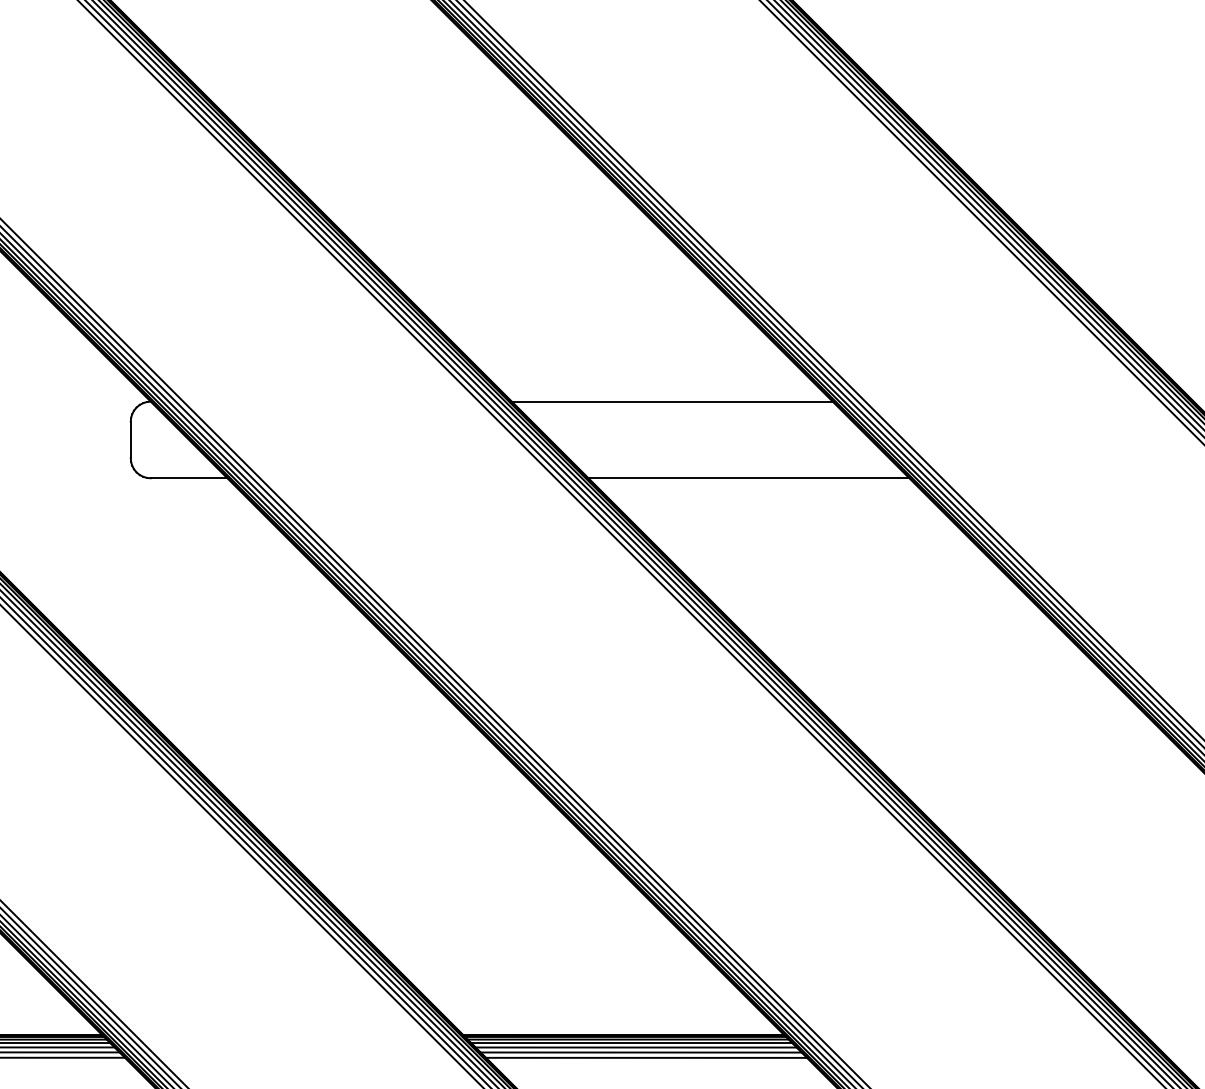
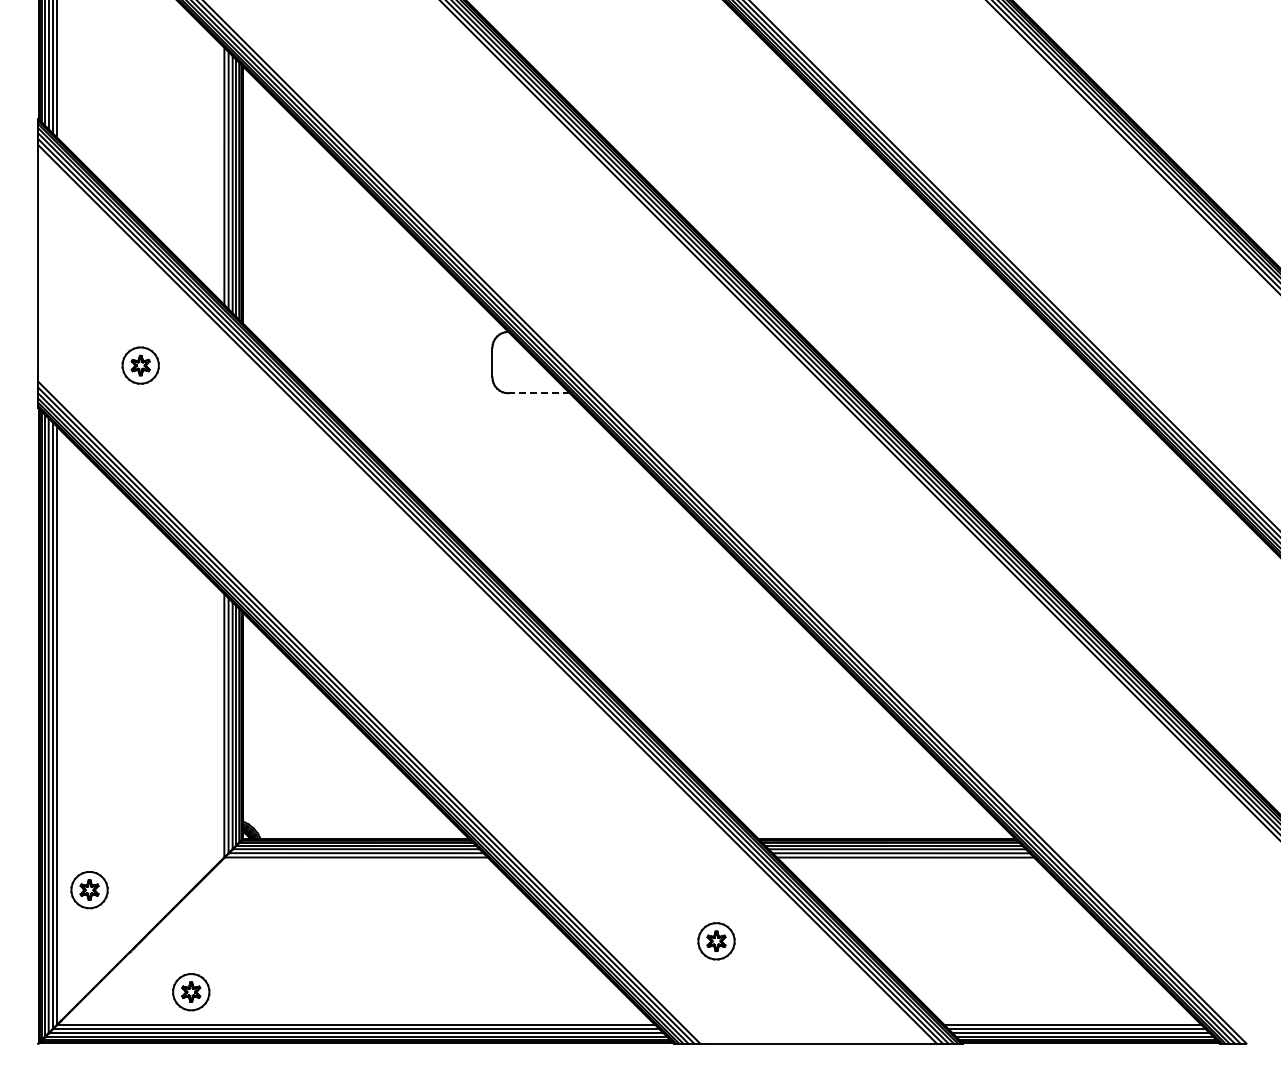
line: (671, 401) -> (925, 331), removed
line: (189, 478) -> (539, 393), solid -> dashed
line: (748, 478) -> (987, 393), removed

